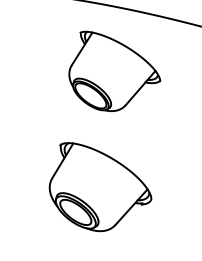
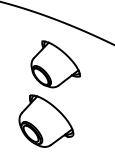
part: (112, 69) -> (55, 64), moved

